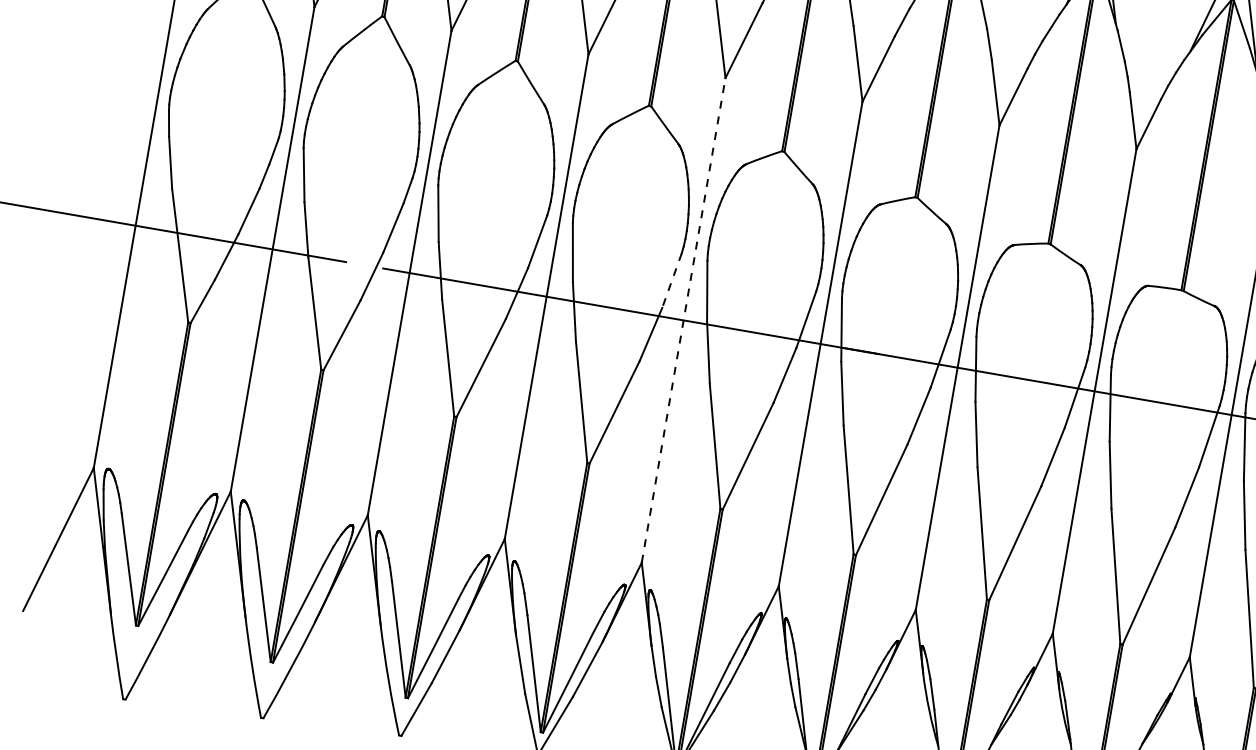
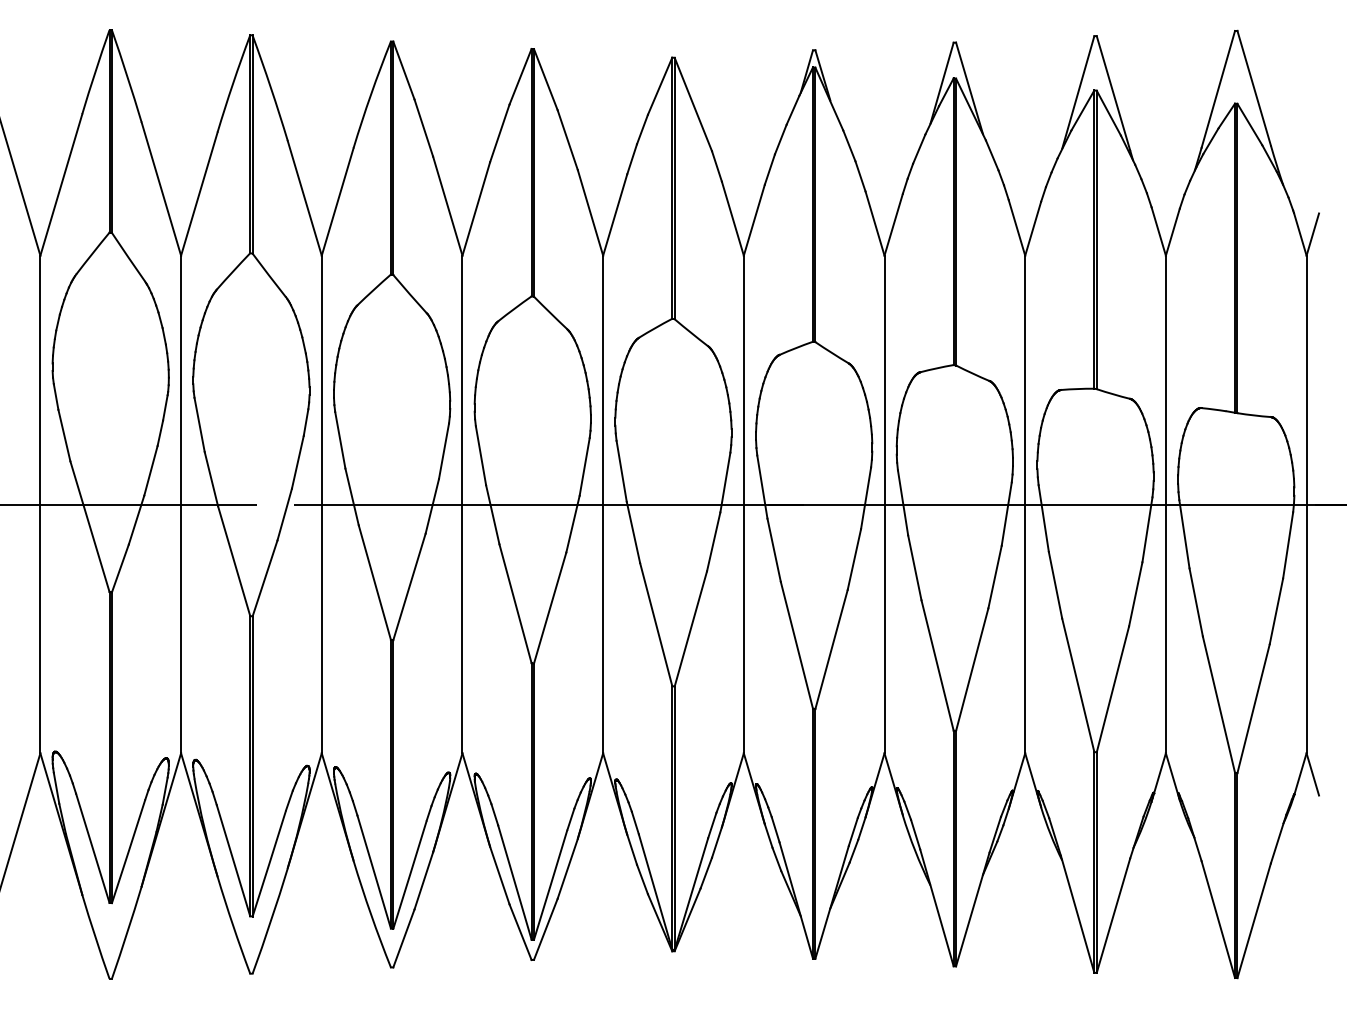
line: (671, 281) -> (584, 467), dashed -> solid
line: (683, 320) -> (603, 504), dashed -> solid

